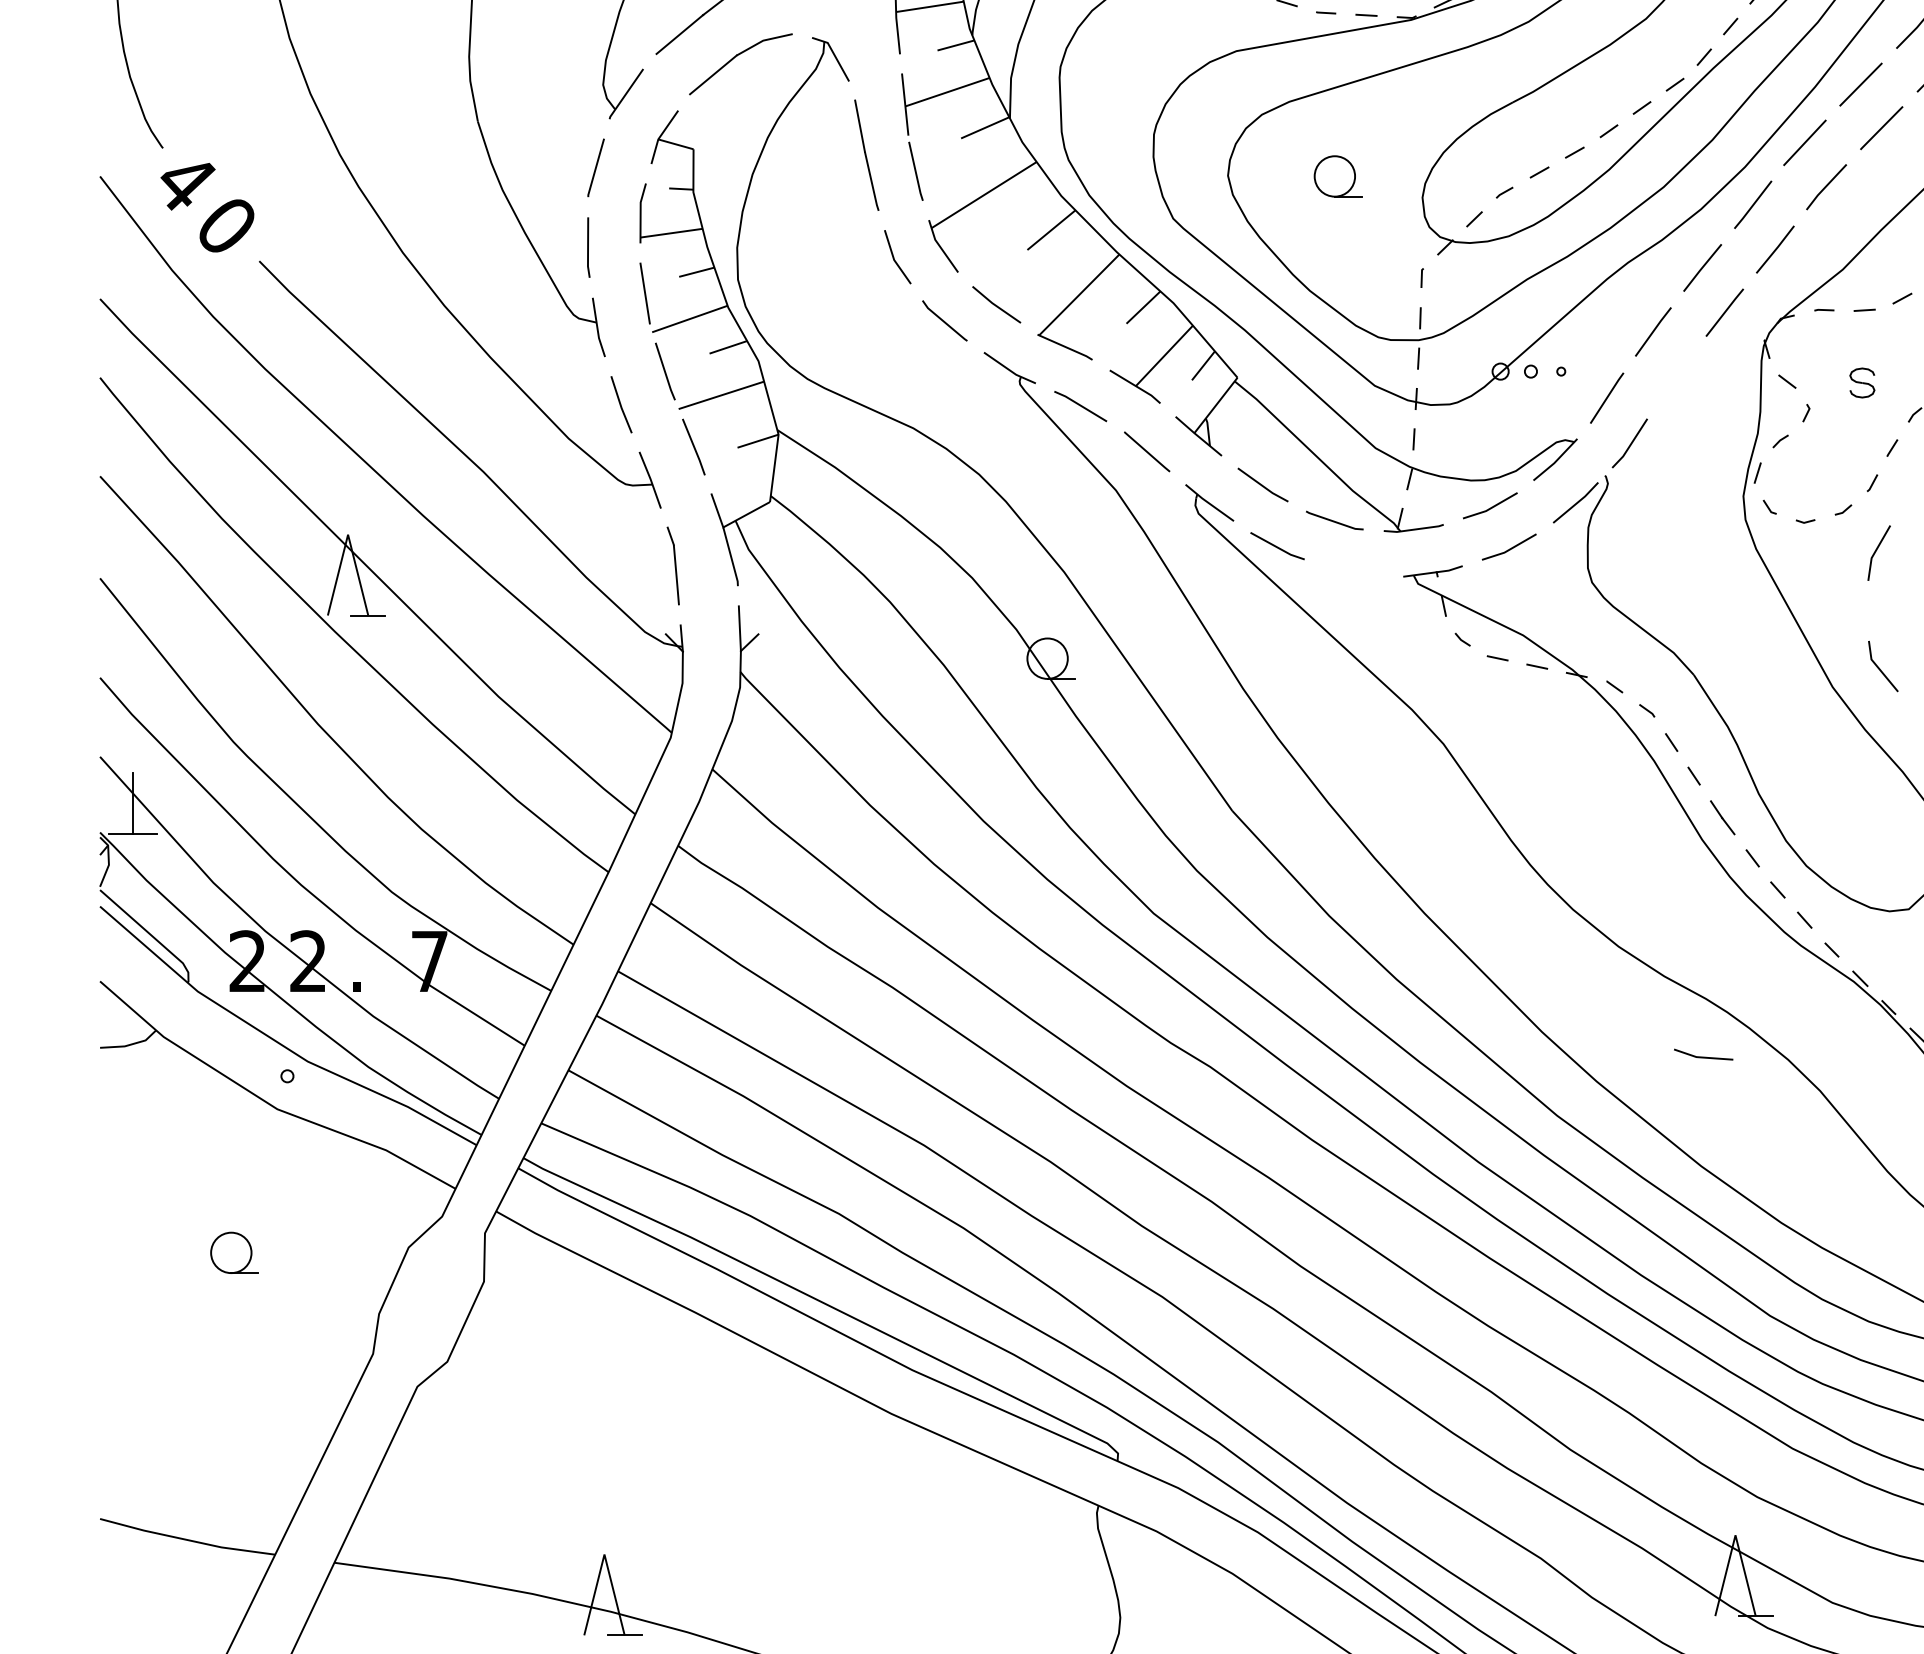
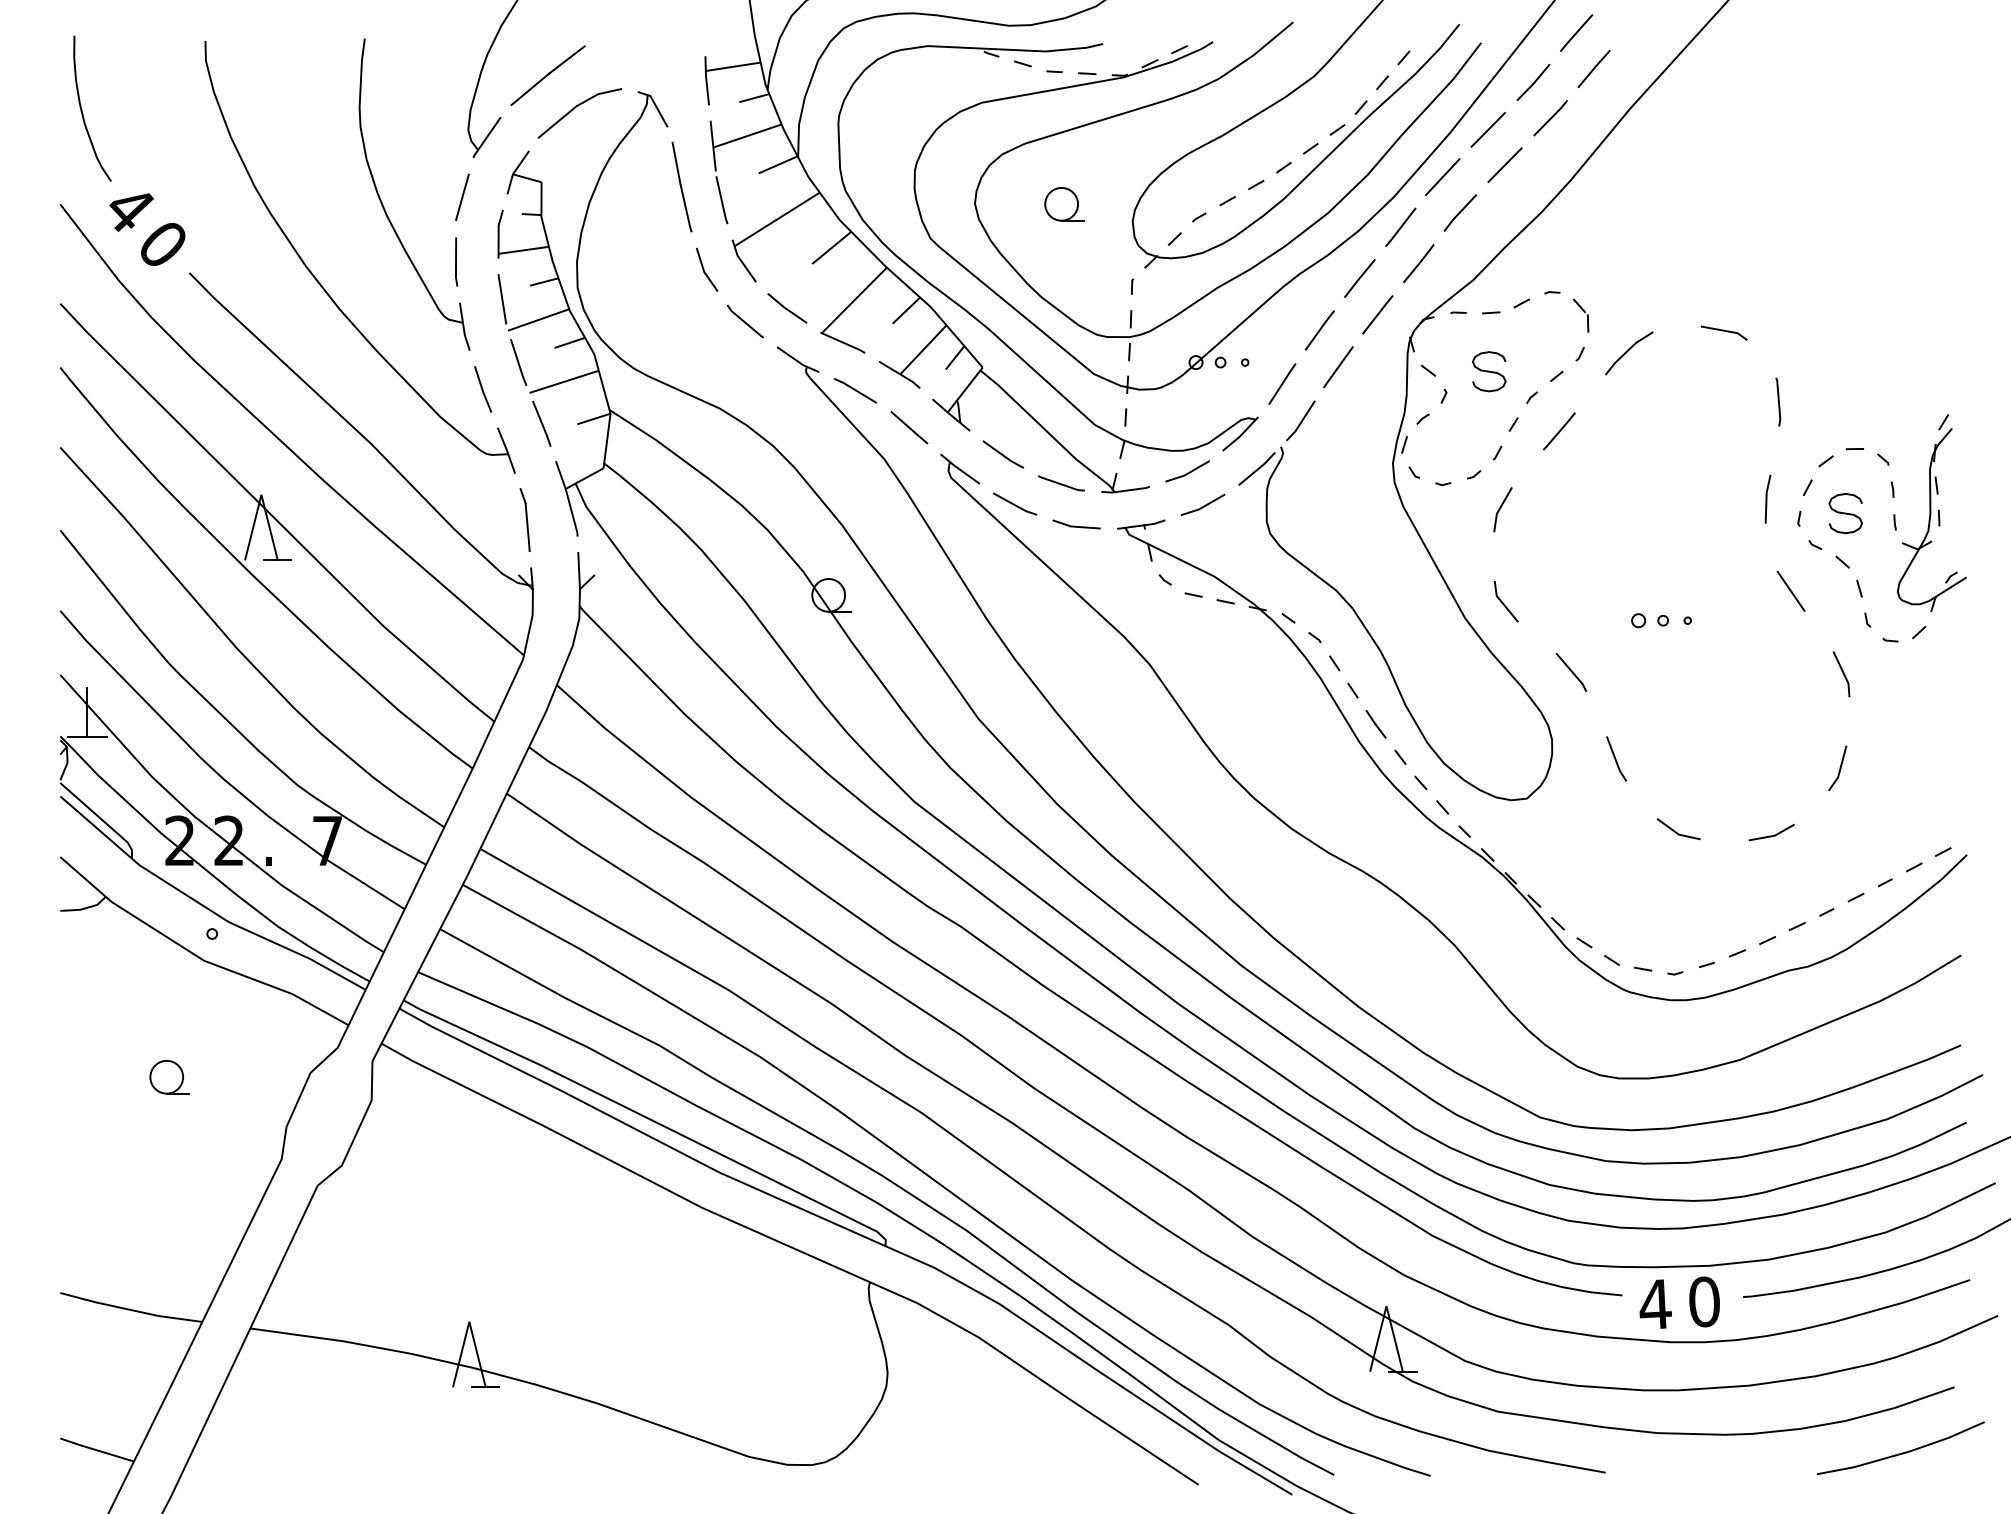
line: (1676, 377) -> (1338, 367), added
part: (1862, 382) -> (1489, 371), size x1.67
line: (1703, 1055) -> (1076, 525), moved

